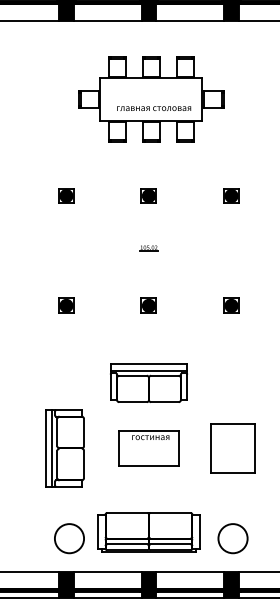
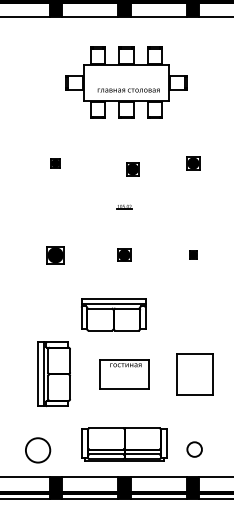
part: (66, 195) -> (55, 163), size x0.7
part: (148, 195) -> (132, 168), moved
part: (66, 305) -> (55, 254), size x1.4
part: (231, 305) -> (193, 254), size x0.6
part: (148, 382) -> (113, 314), moved
circle: (69, 538) -> (38, 450), moved
circle: (232, 538) -> (194, 449), size x0.6

